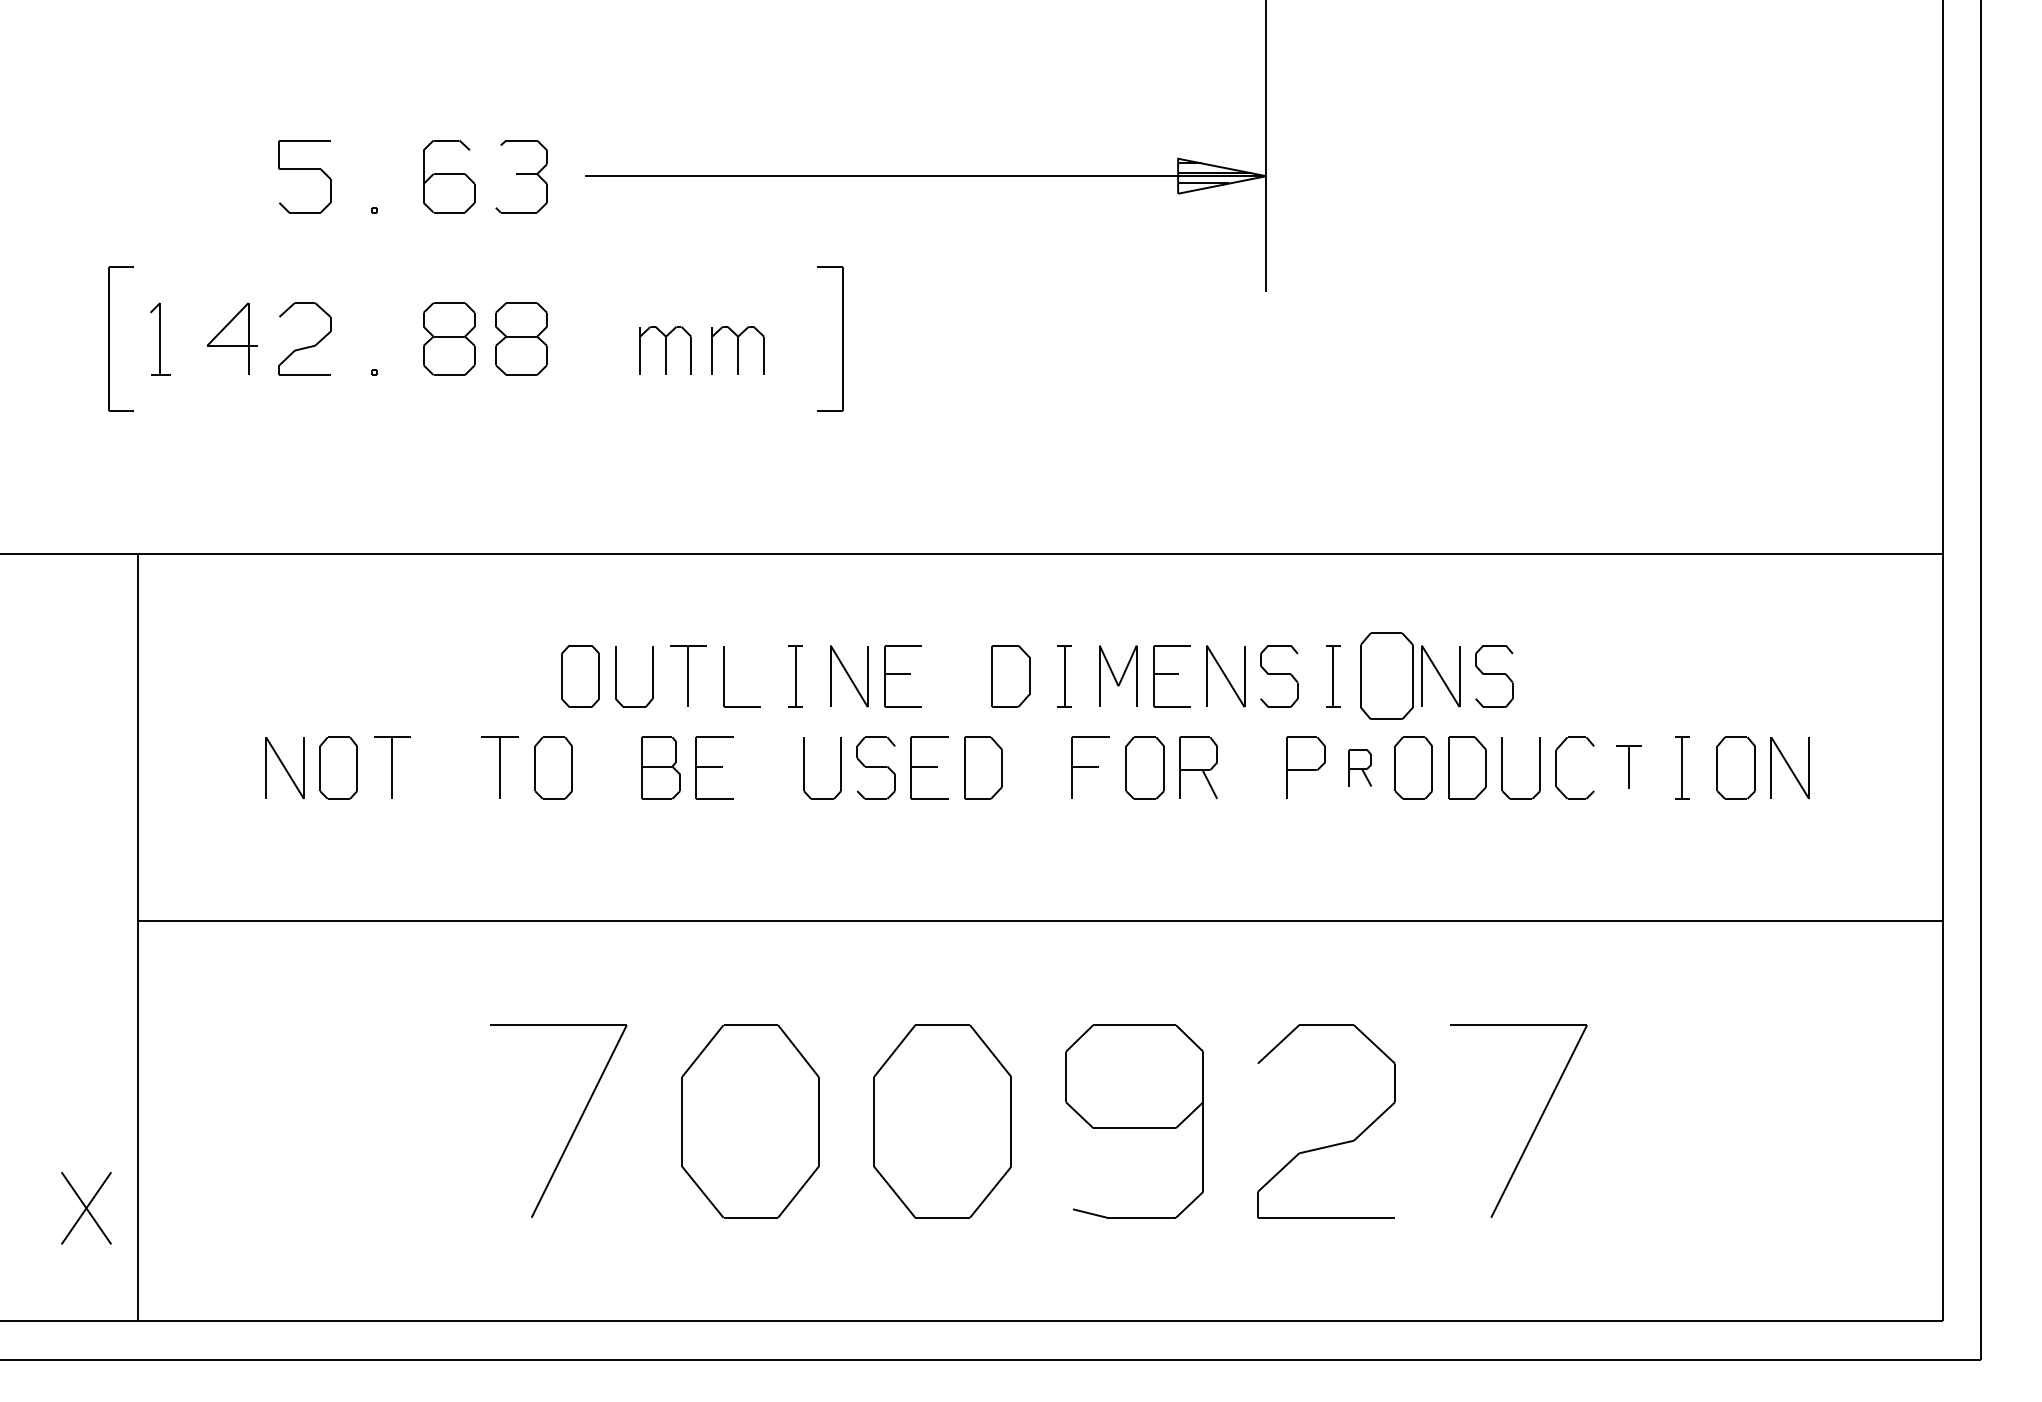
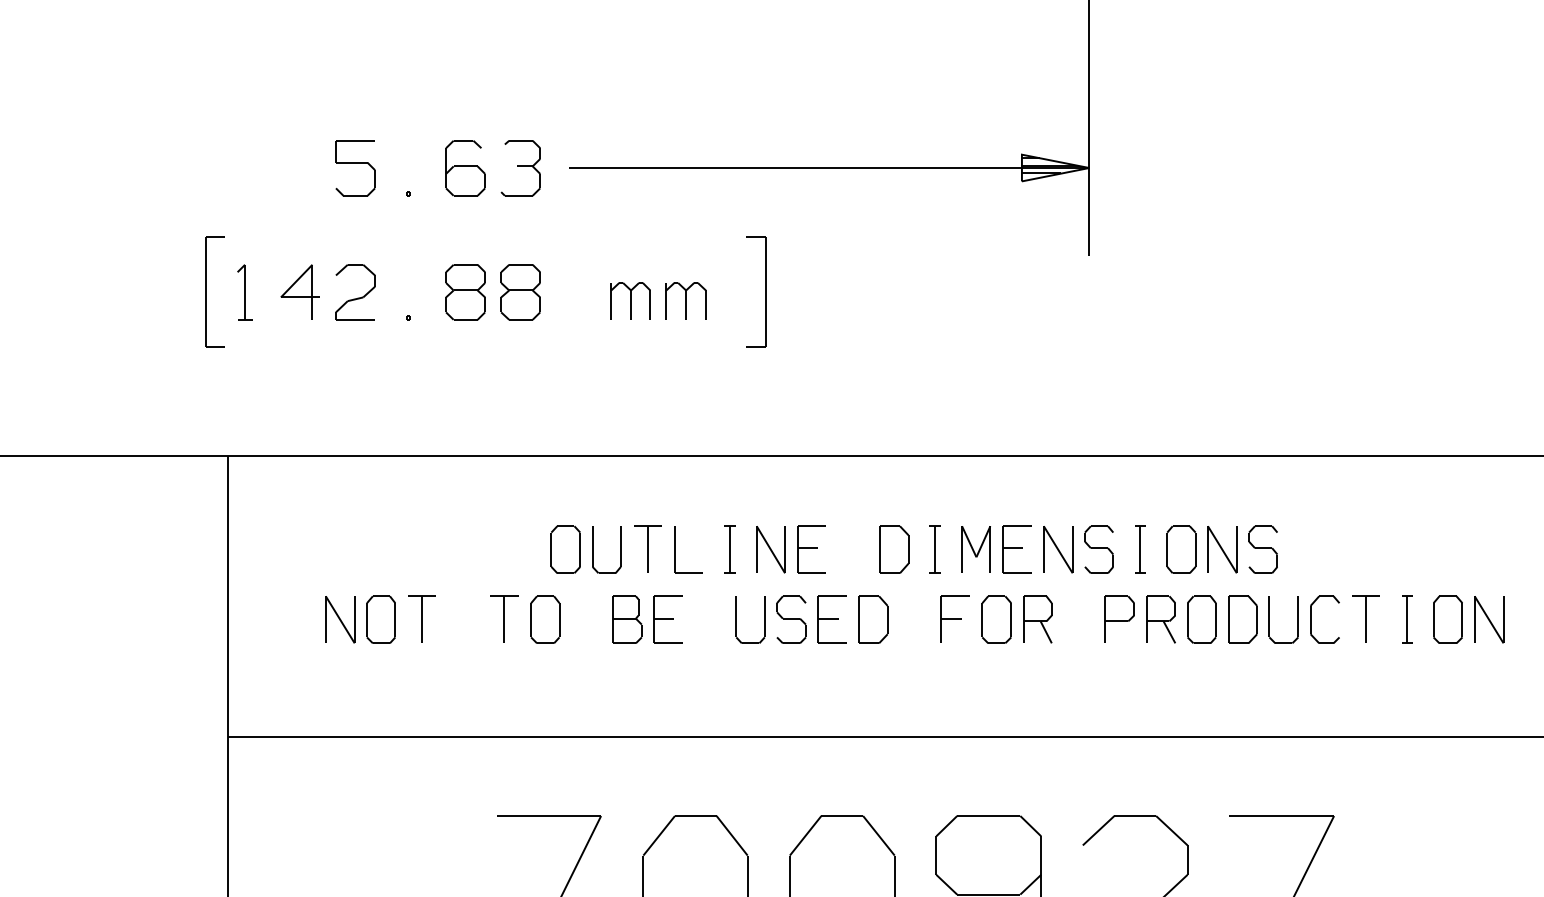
part: (1387, 676) -> (1181, 549), size x0.71
part: (1359, 767) -> (1160, 619), size x1.67
part: (1628, 767) -> (1365, 619), size x1.43

